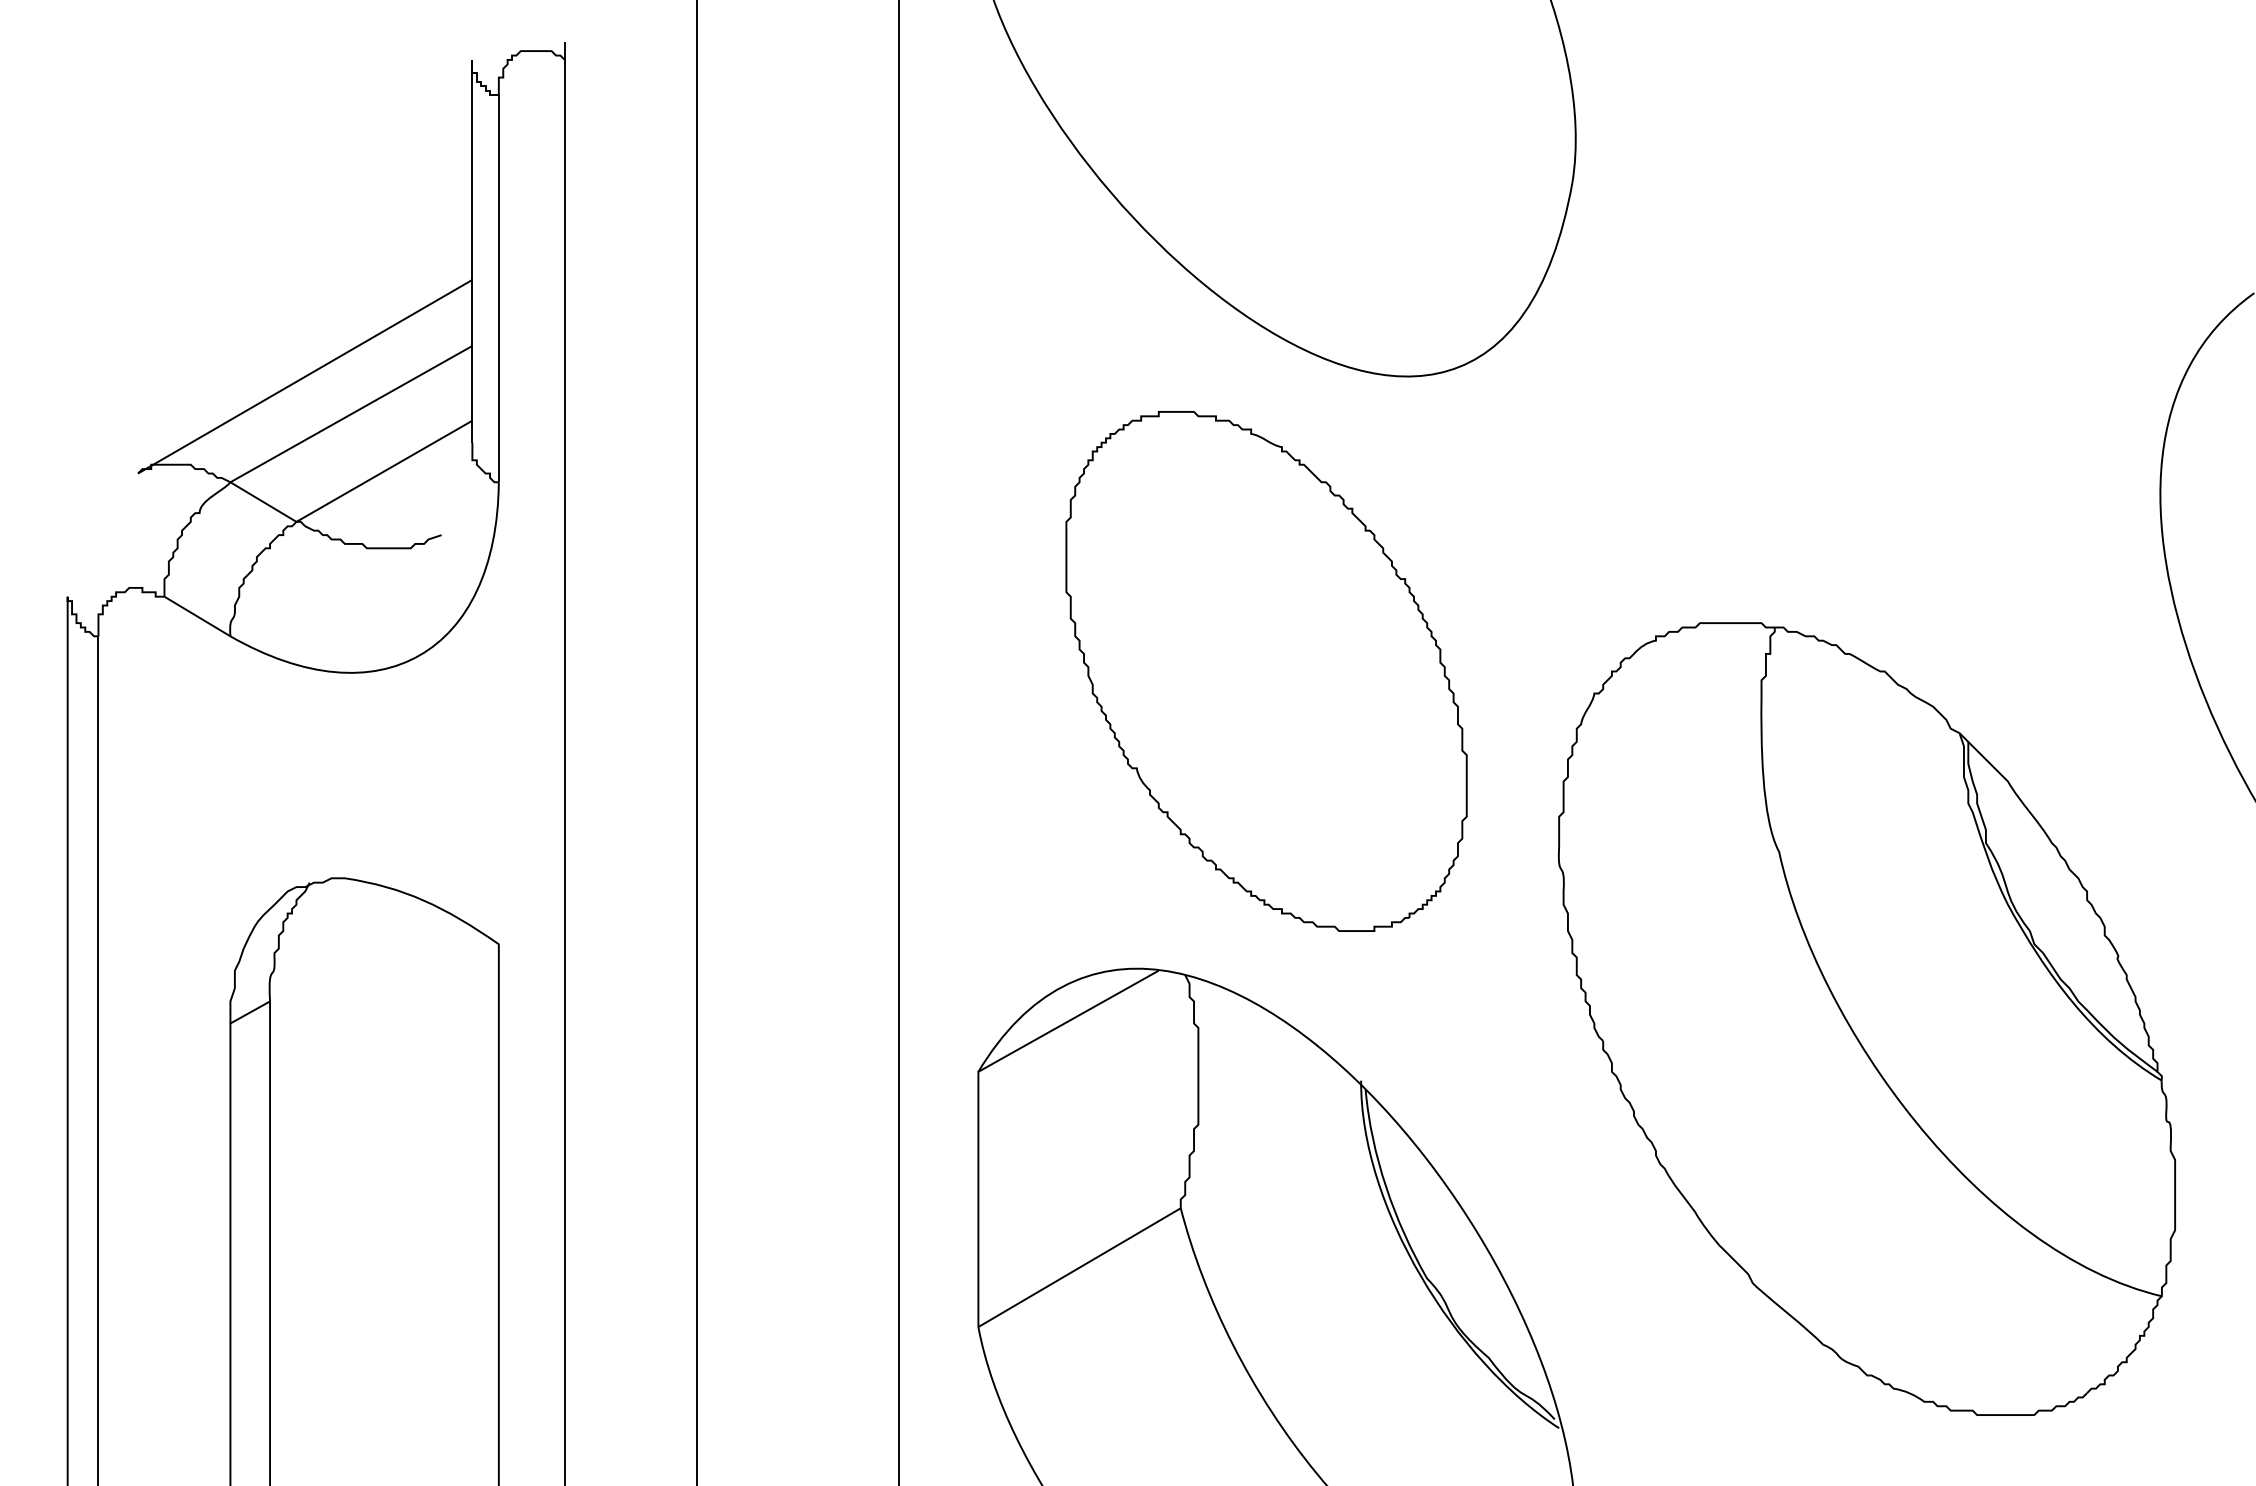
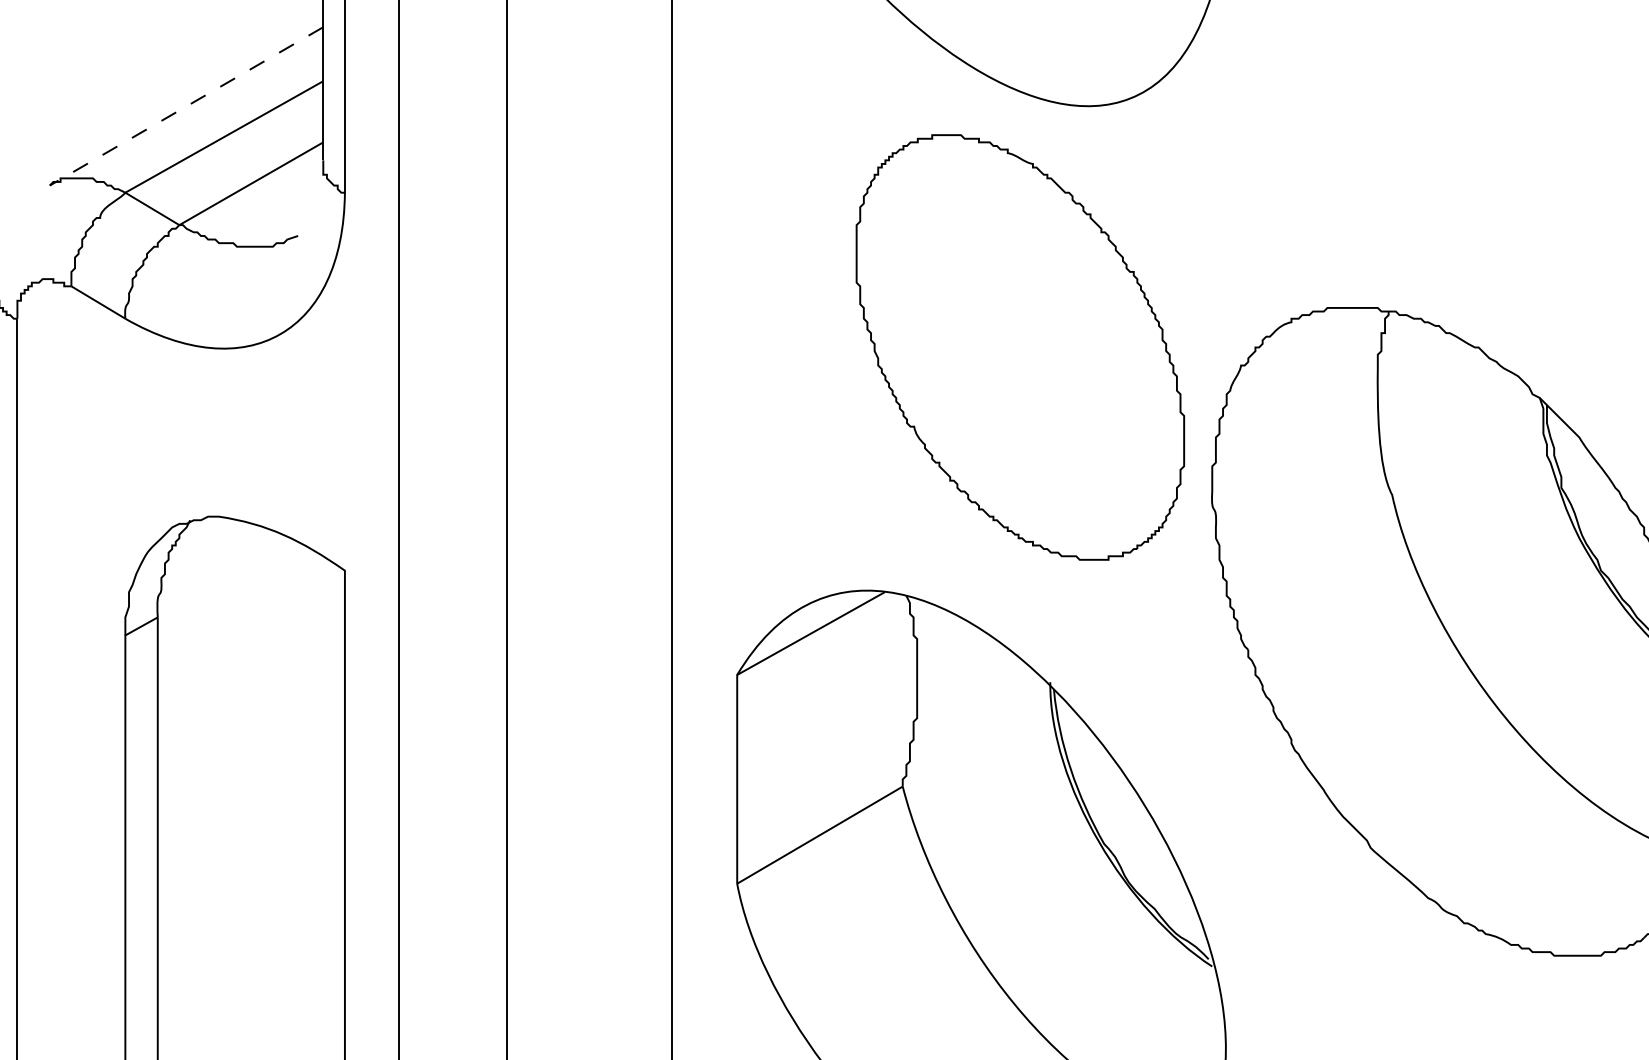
line: (304, 376) -> (185, 106), solid -> dashed
part: (1266, 671) -> (1020, 347), moved

